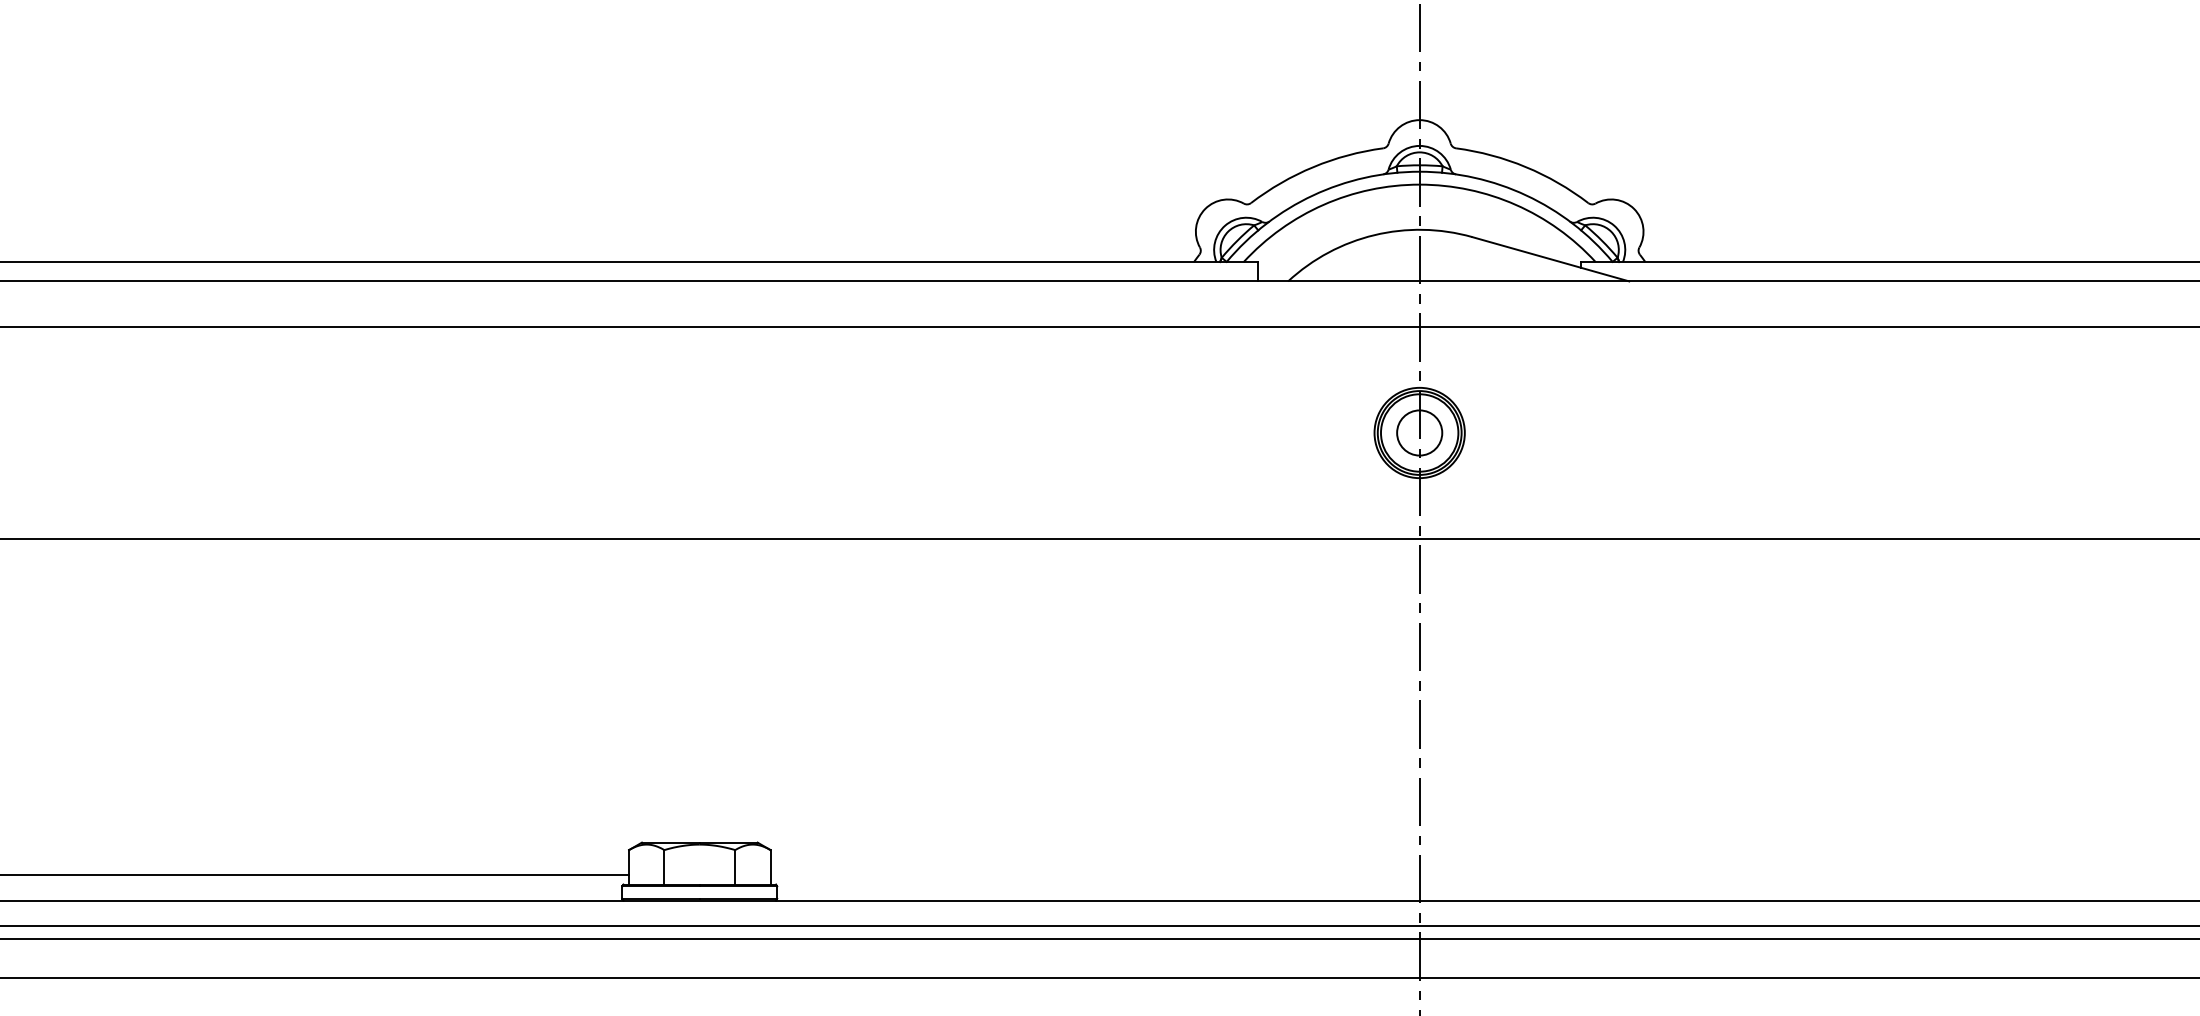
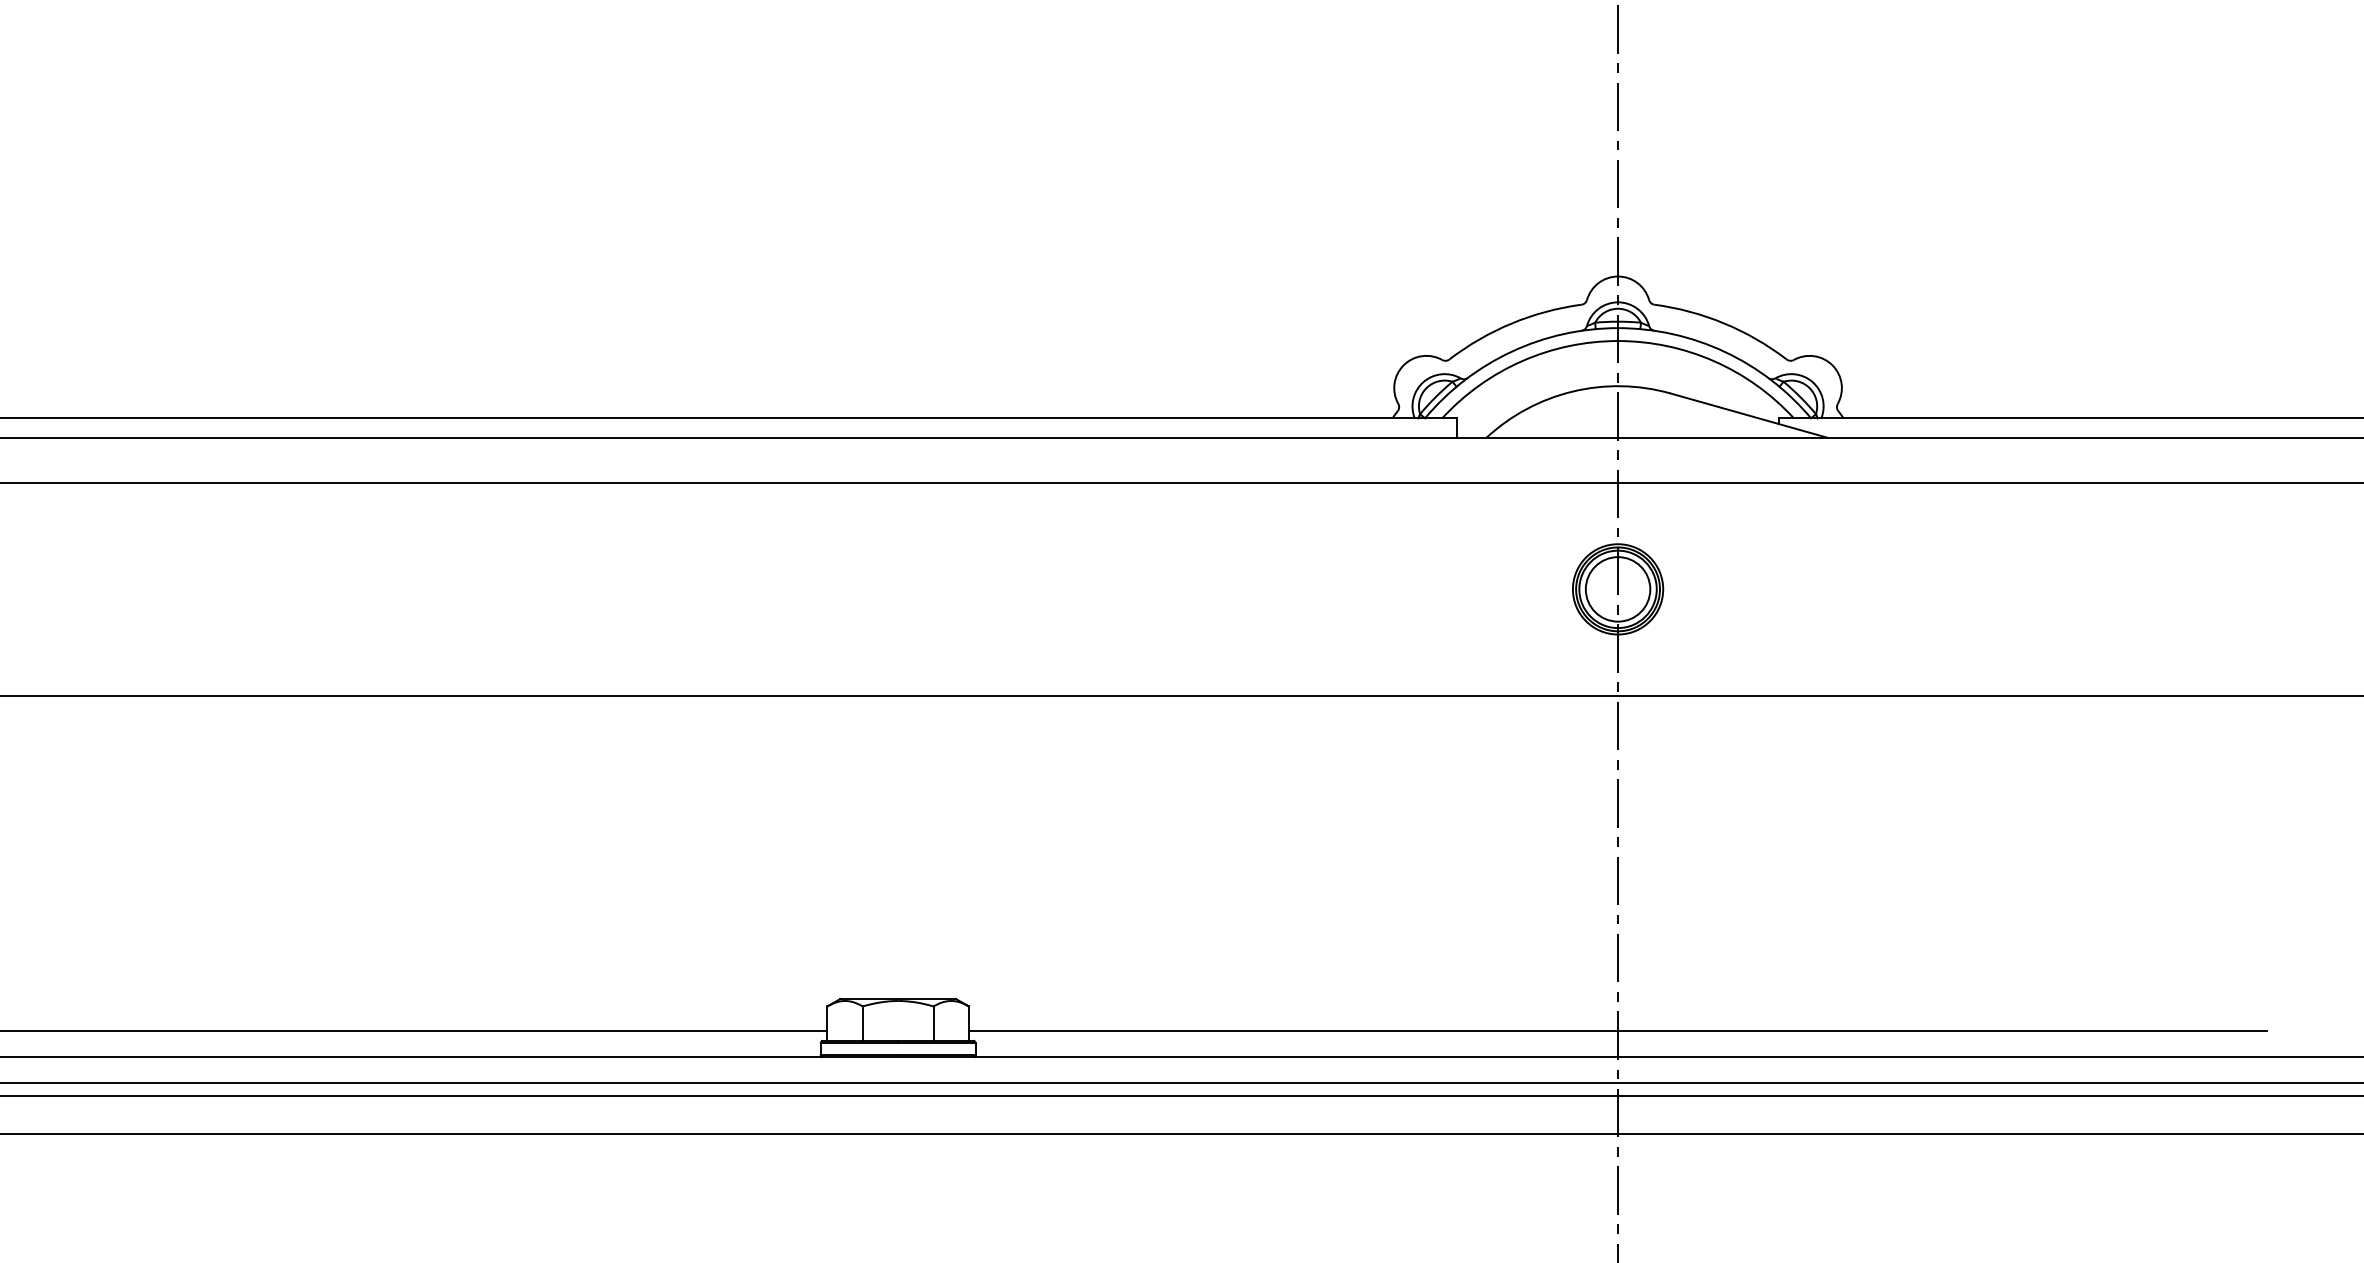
circle: (1419, 433) -> (1617, 589), size x1.43
line: (1419, 875) -> (1617, 1031), added

